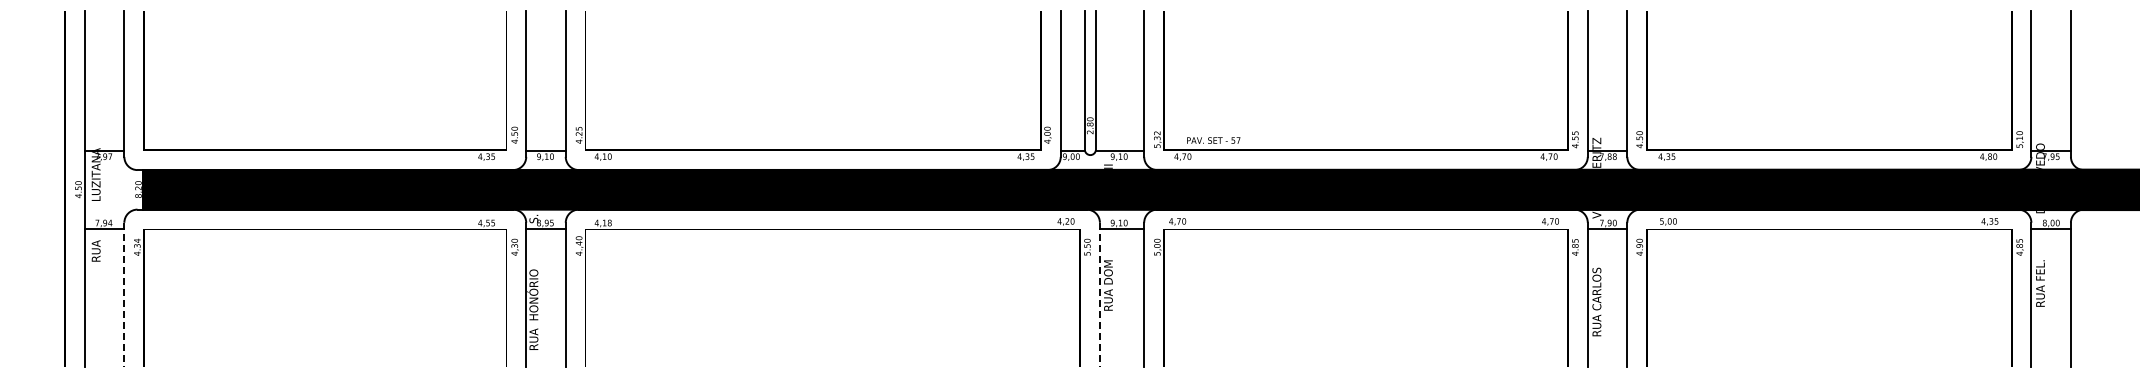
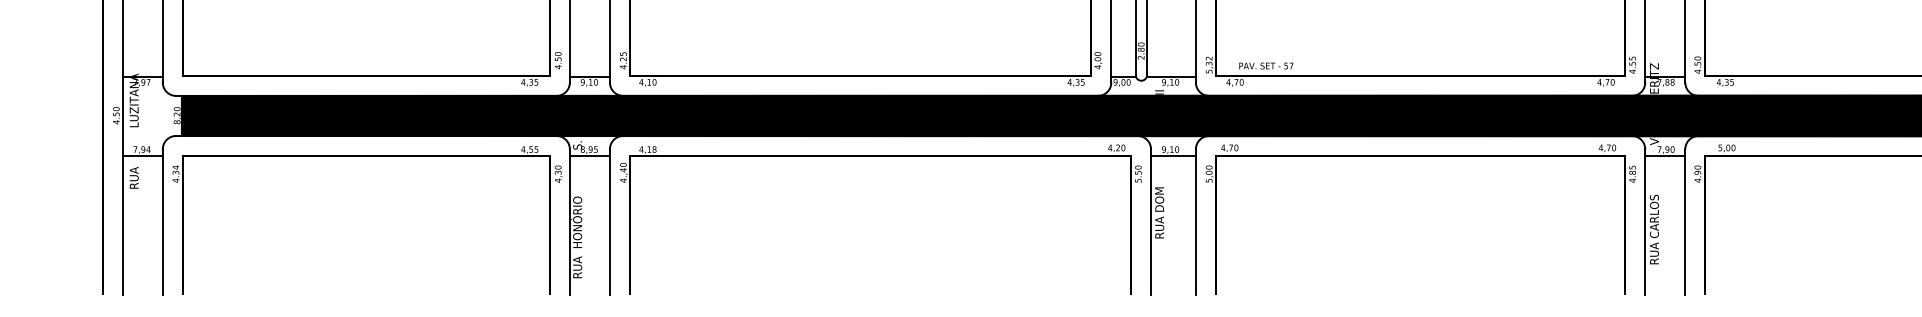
line: (124, 294) -> (162, 221), dashed -> solid
line: (1099, 294) -> (1150, 221), dashed -> solid

